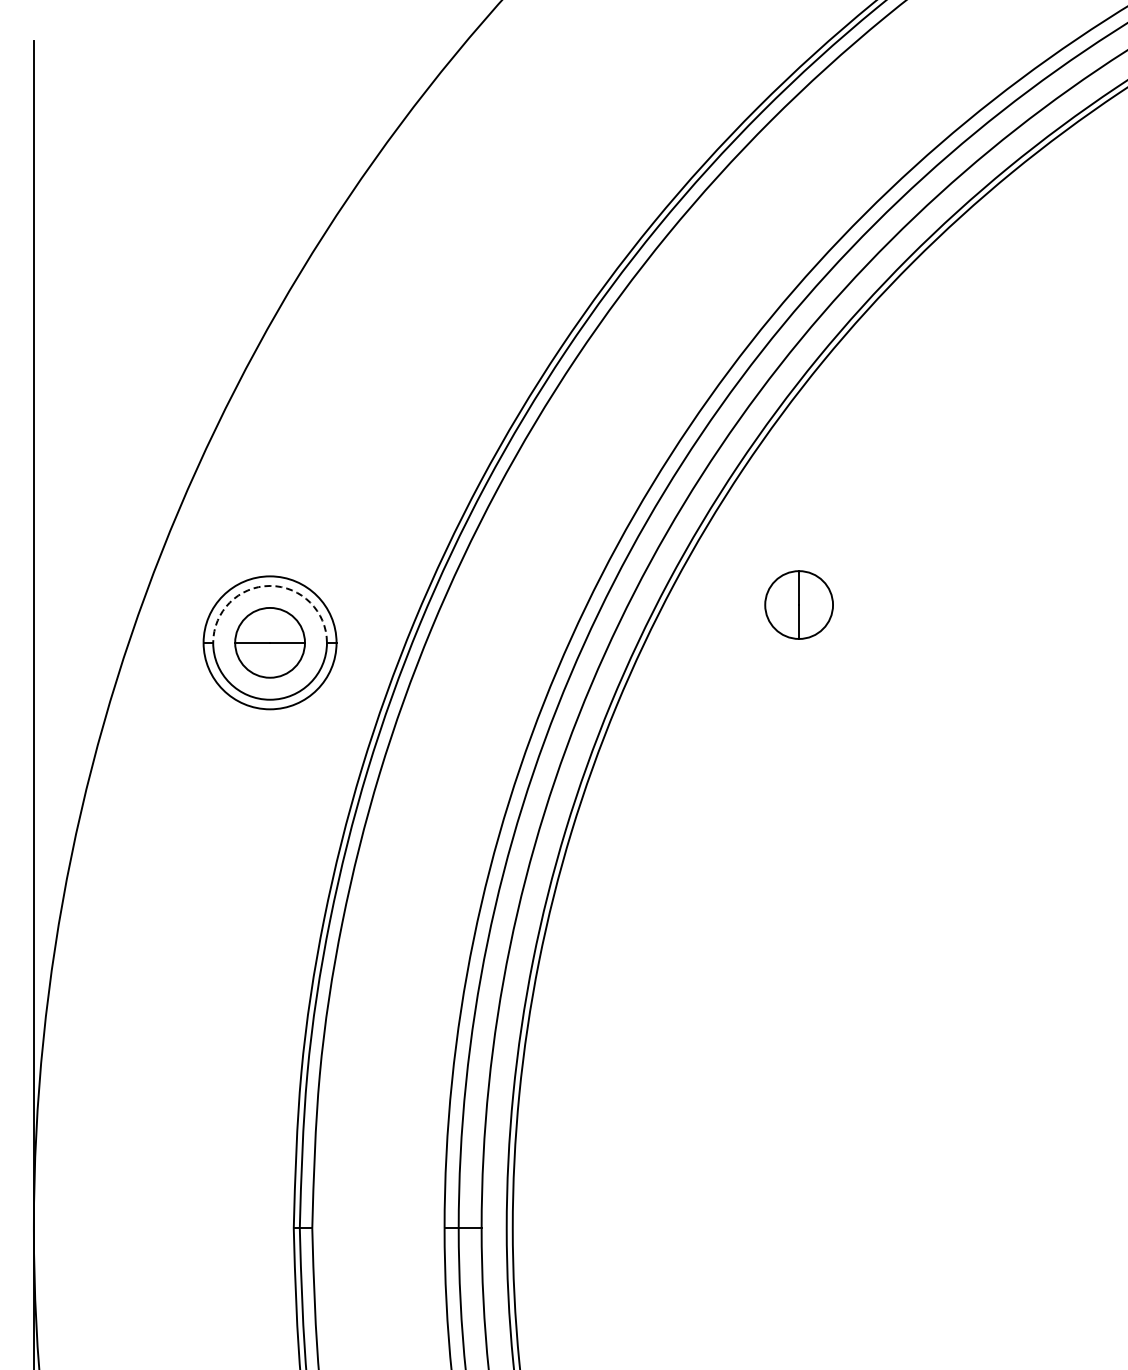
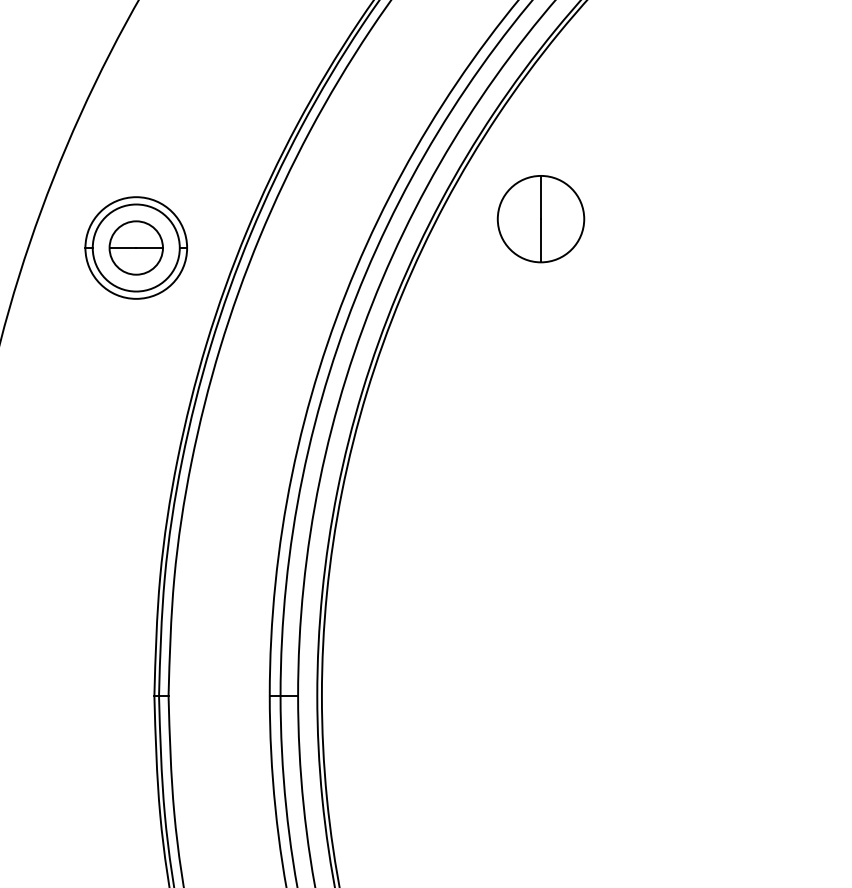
arc: (270, 585) -> (136, 204), dashed -> solid
part: (798, 604) -> (540, 218), size x1.67

